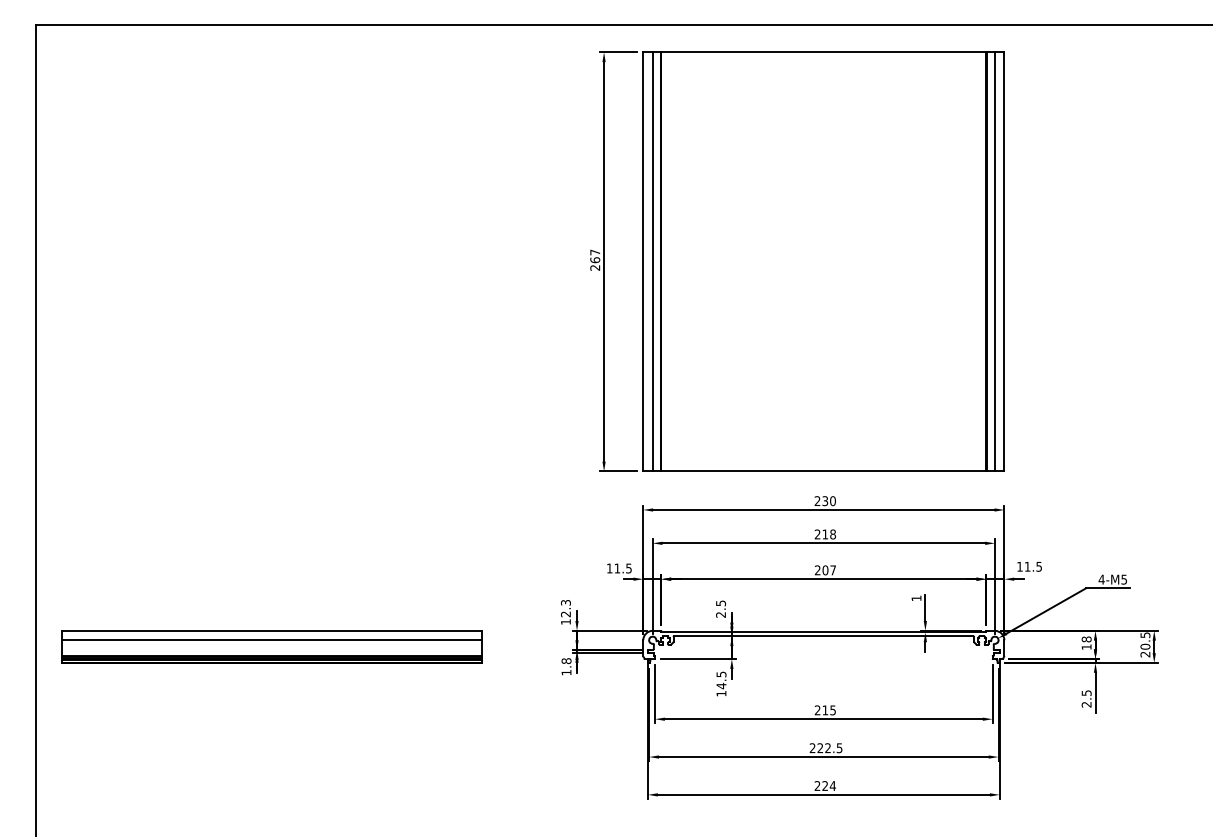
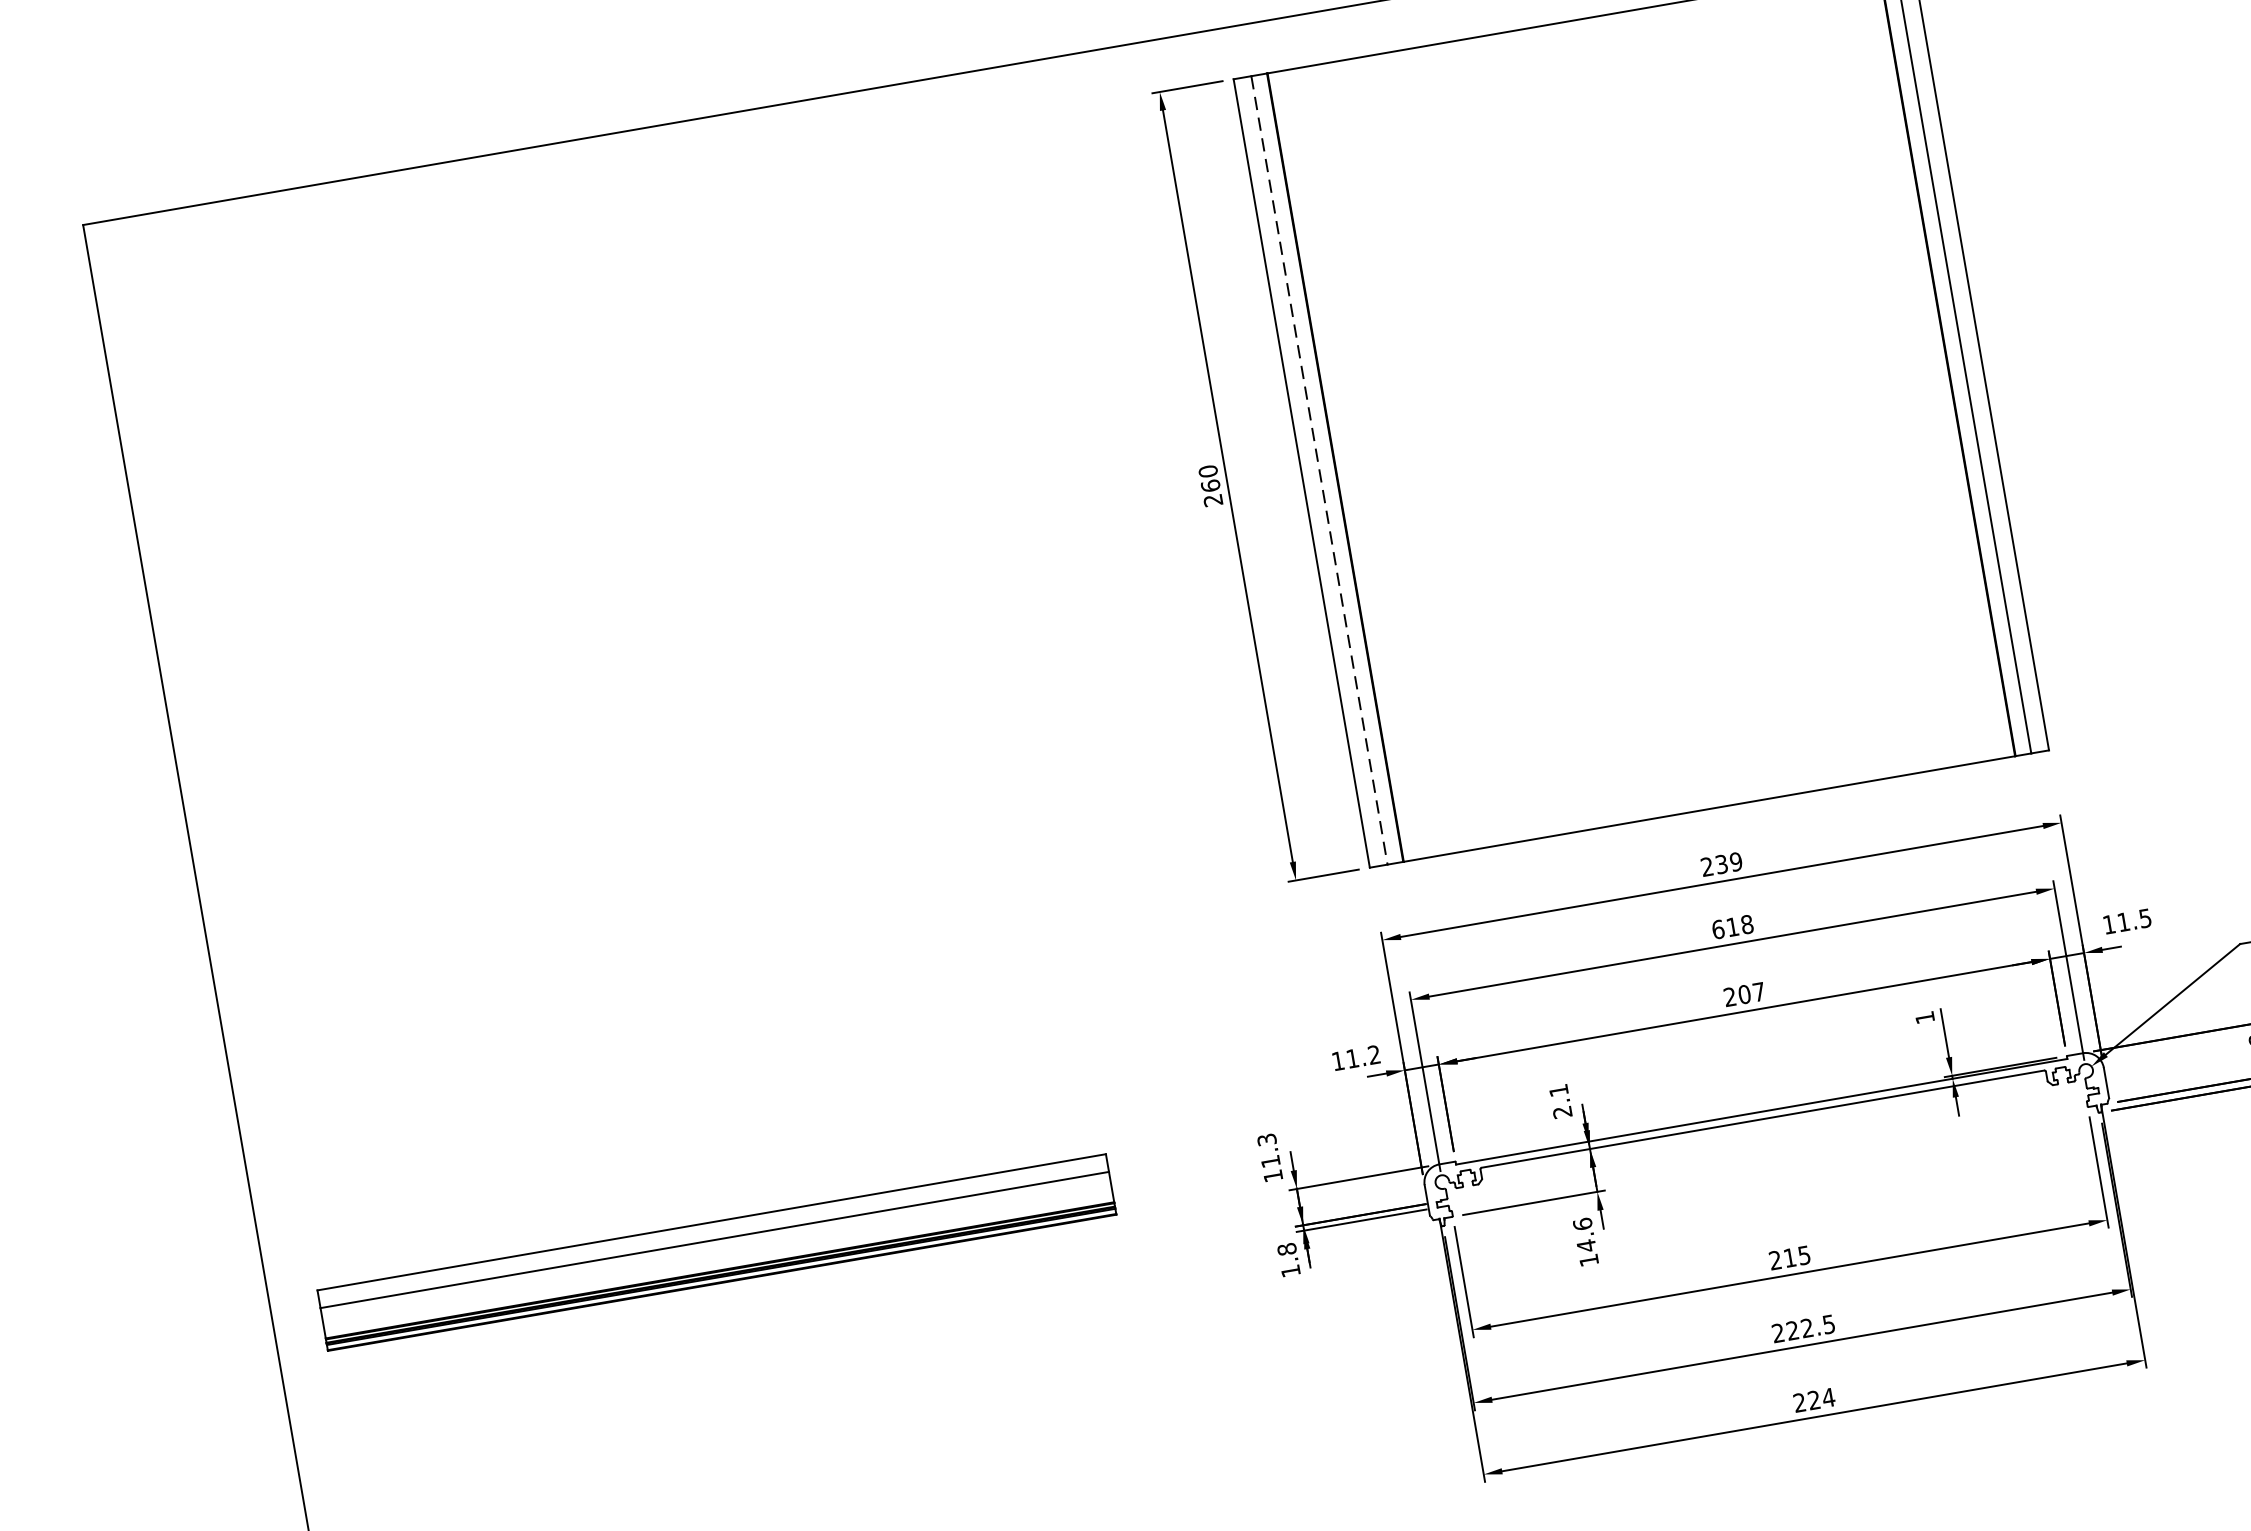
text: (595, 252) -> (1208, 471), 267 -> 260
line: (652, 261) -> (1318, 469), solid -> dashed
text: (832, 501) -> (1735, 862), 230 -> 239
text: (817, 534) -> (1717, 929), 218 -> 618
text: (628, 568) -> (1373, 1055), 11.5 -> 11.2
text: (720, 603) -> (1557, 1090), 2.5 -> 2.1
text: (565, 614) -> (1269, 1162), 12.3 -> 11.3
part: (271, 646) -> (715, 1251), moved
text: (721, 674) -> (1582, 1224), 14.5 -> 14.6

